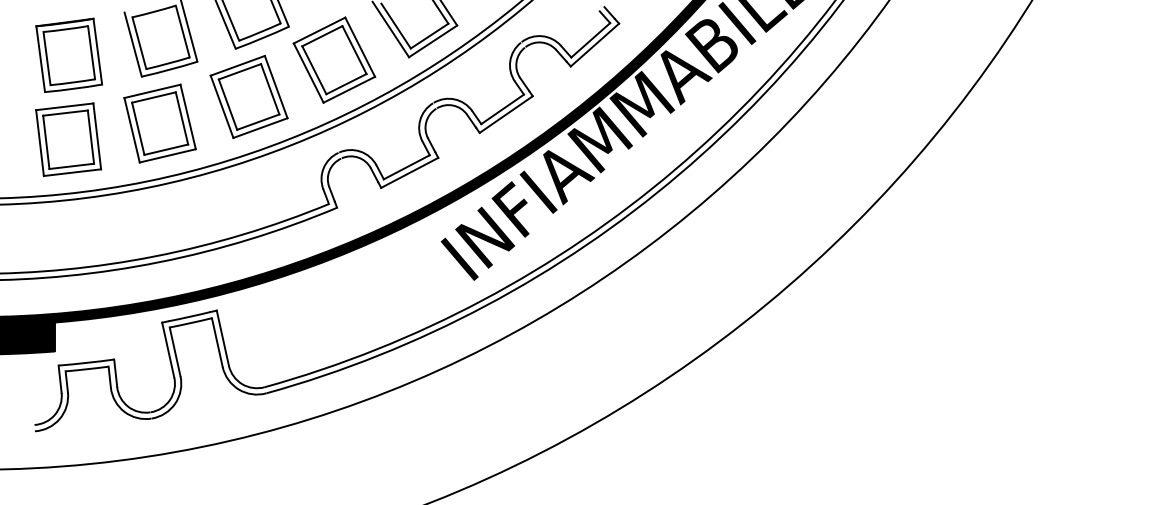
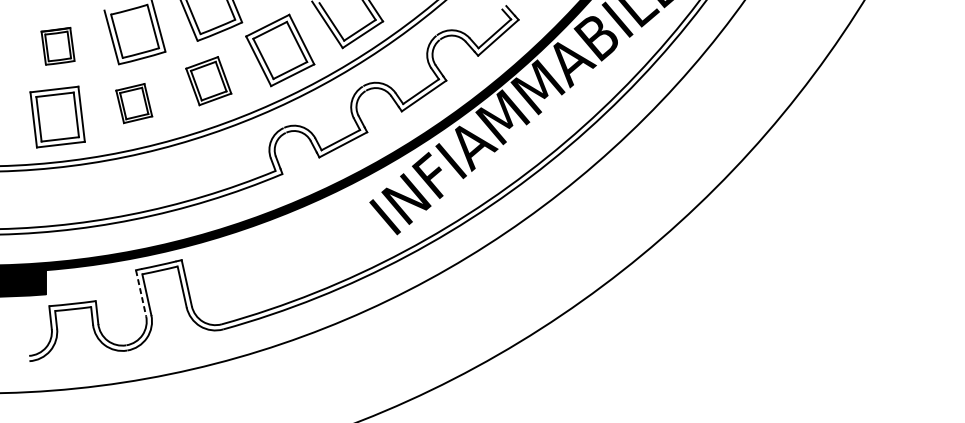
part: (68, 54) -> (57, 45), size x0.6
part: (248, 96) -> (208, 80), size x0.7
part: (159, 123) -> (133, 103), size x0.6
line: (168, 350) -> (141, 293), solid -> dashed

